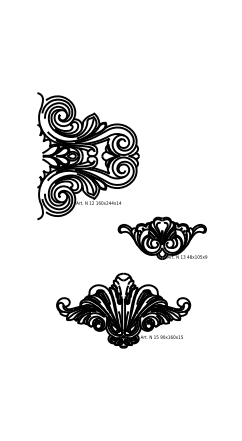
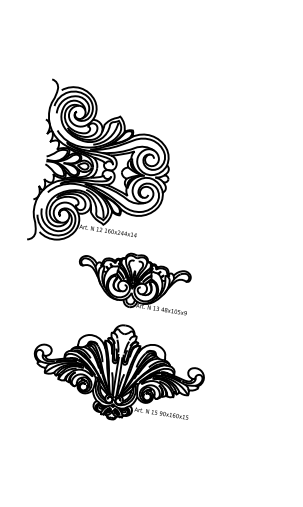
part: (162, 237) -> (133, 279), moved

